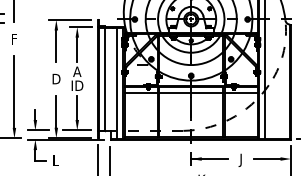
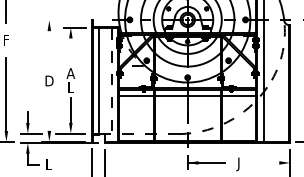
line: (70, 20) -> (63, 20), removed
line: (56, 46) -> (49, 47), removed
line: (77, 49) -> (71, 50), removed
line: (117, 83) -> (112, 85), solid -> dashed
text: (77, 85) -> (71, 87), ID -> L
line: (56, 111) -> (49, 114), removed
line: (267, 159) -> (265, 163), removed

